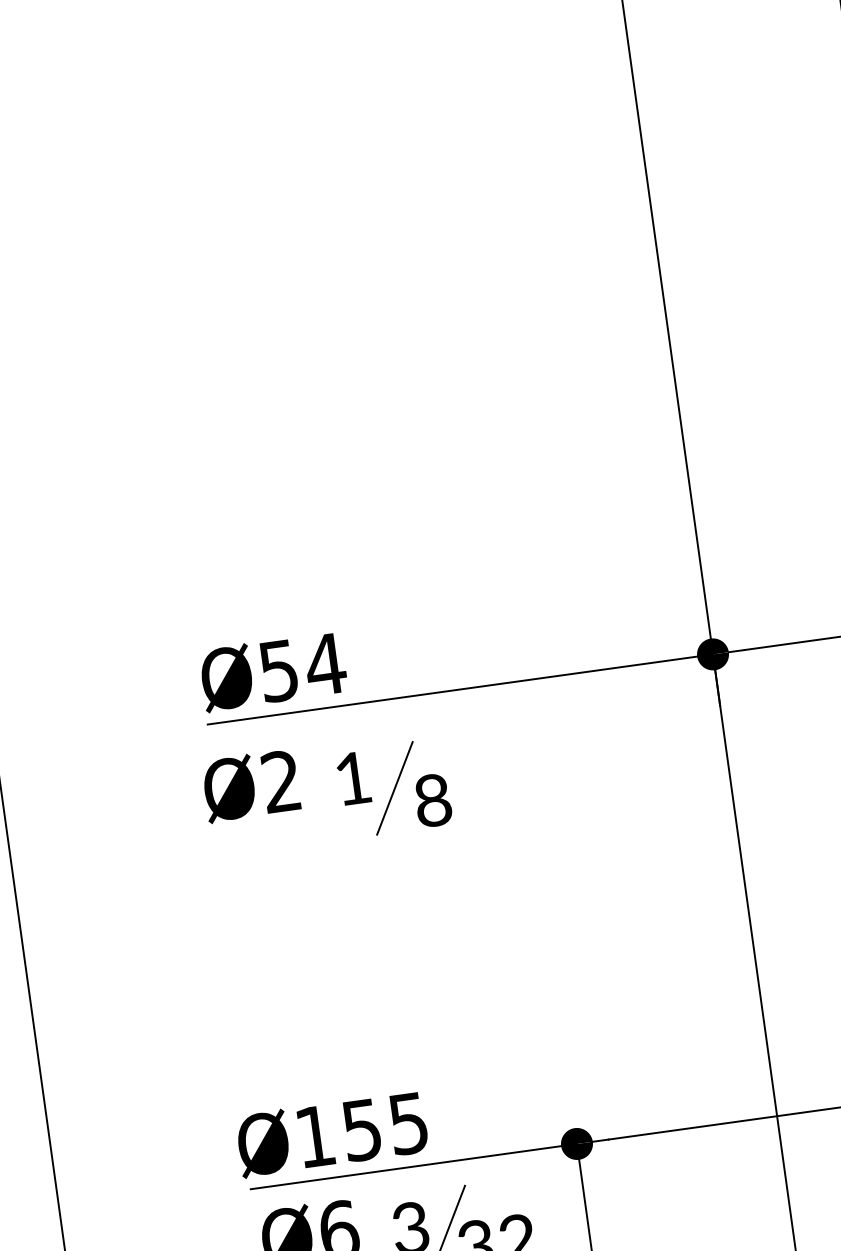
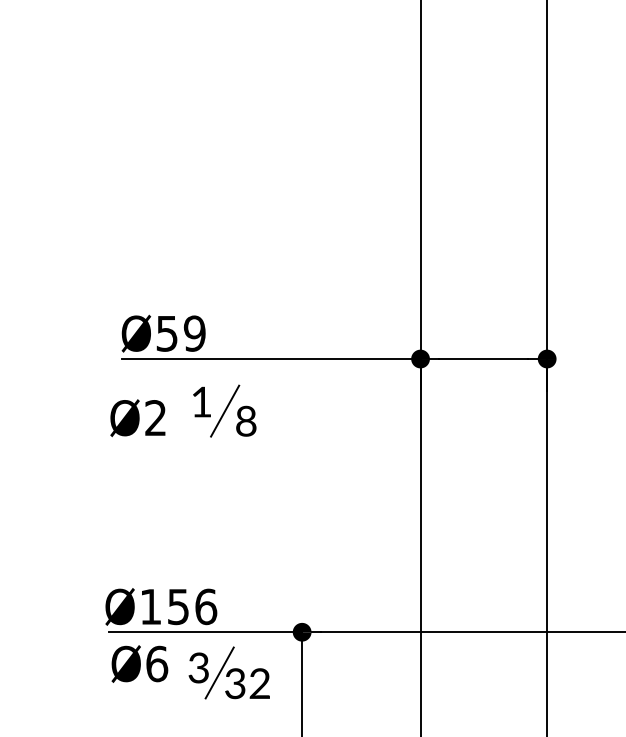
text: (324, 664) -> (194, 333), Ø54 -> Ø59
text: (250, 786) -> (137, 418), moved
text: (409, 1122) -> (206, 606), Ø155 -> Ø156

